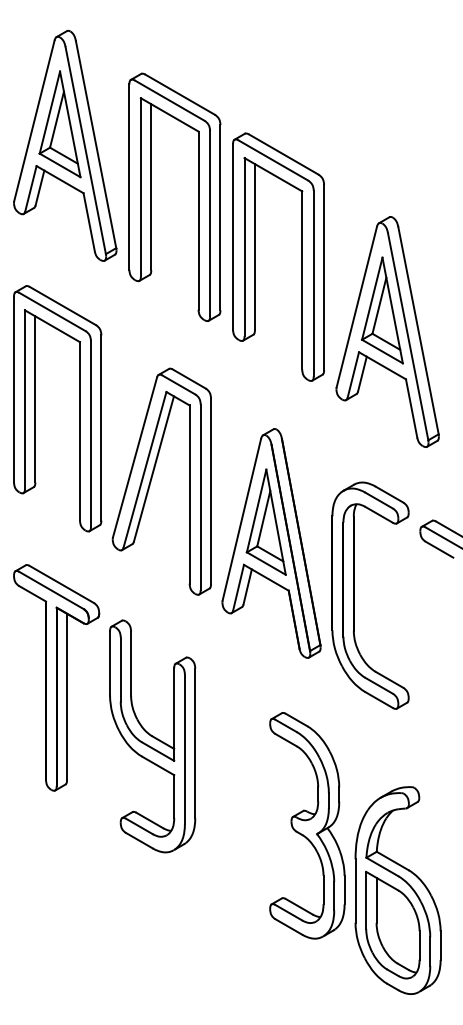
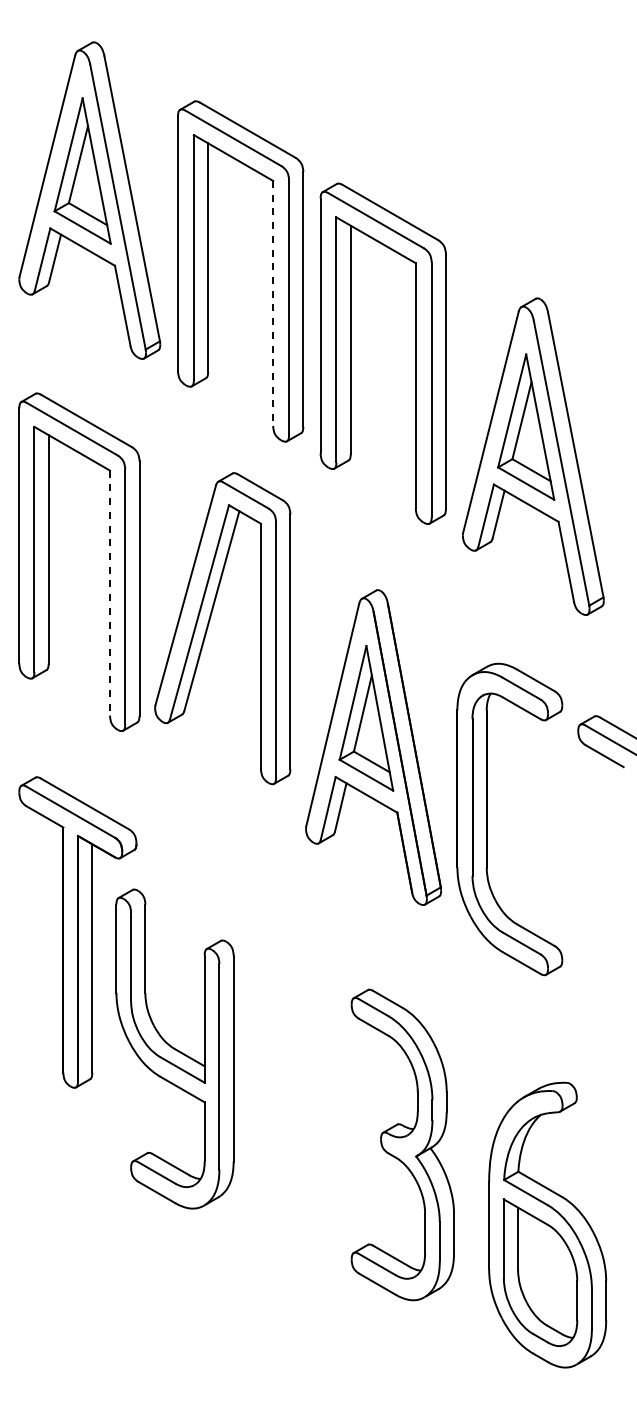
line: (198, 220) -> (273, 303), solid -> dashed
line: (80, 431) -> (110, 593), solid -> dashed
part: (152, 478) -> (209, 624), moved
part: (152, 736) -> (174, 1048), moved
part: (307, 825) -> (402, 1144), moved

